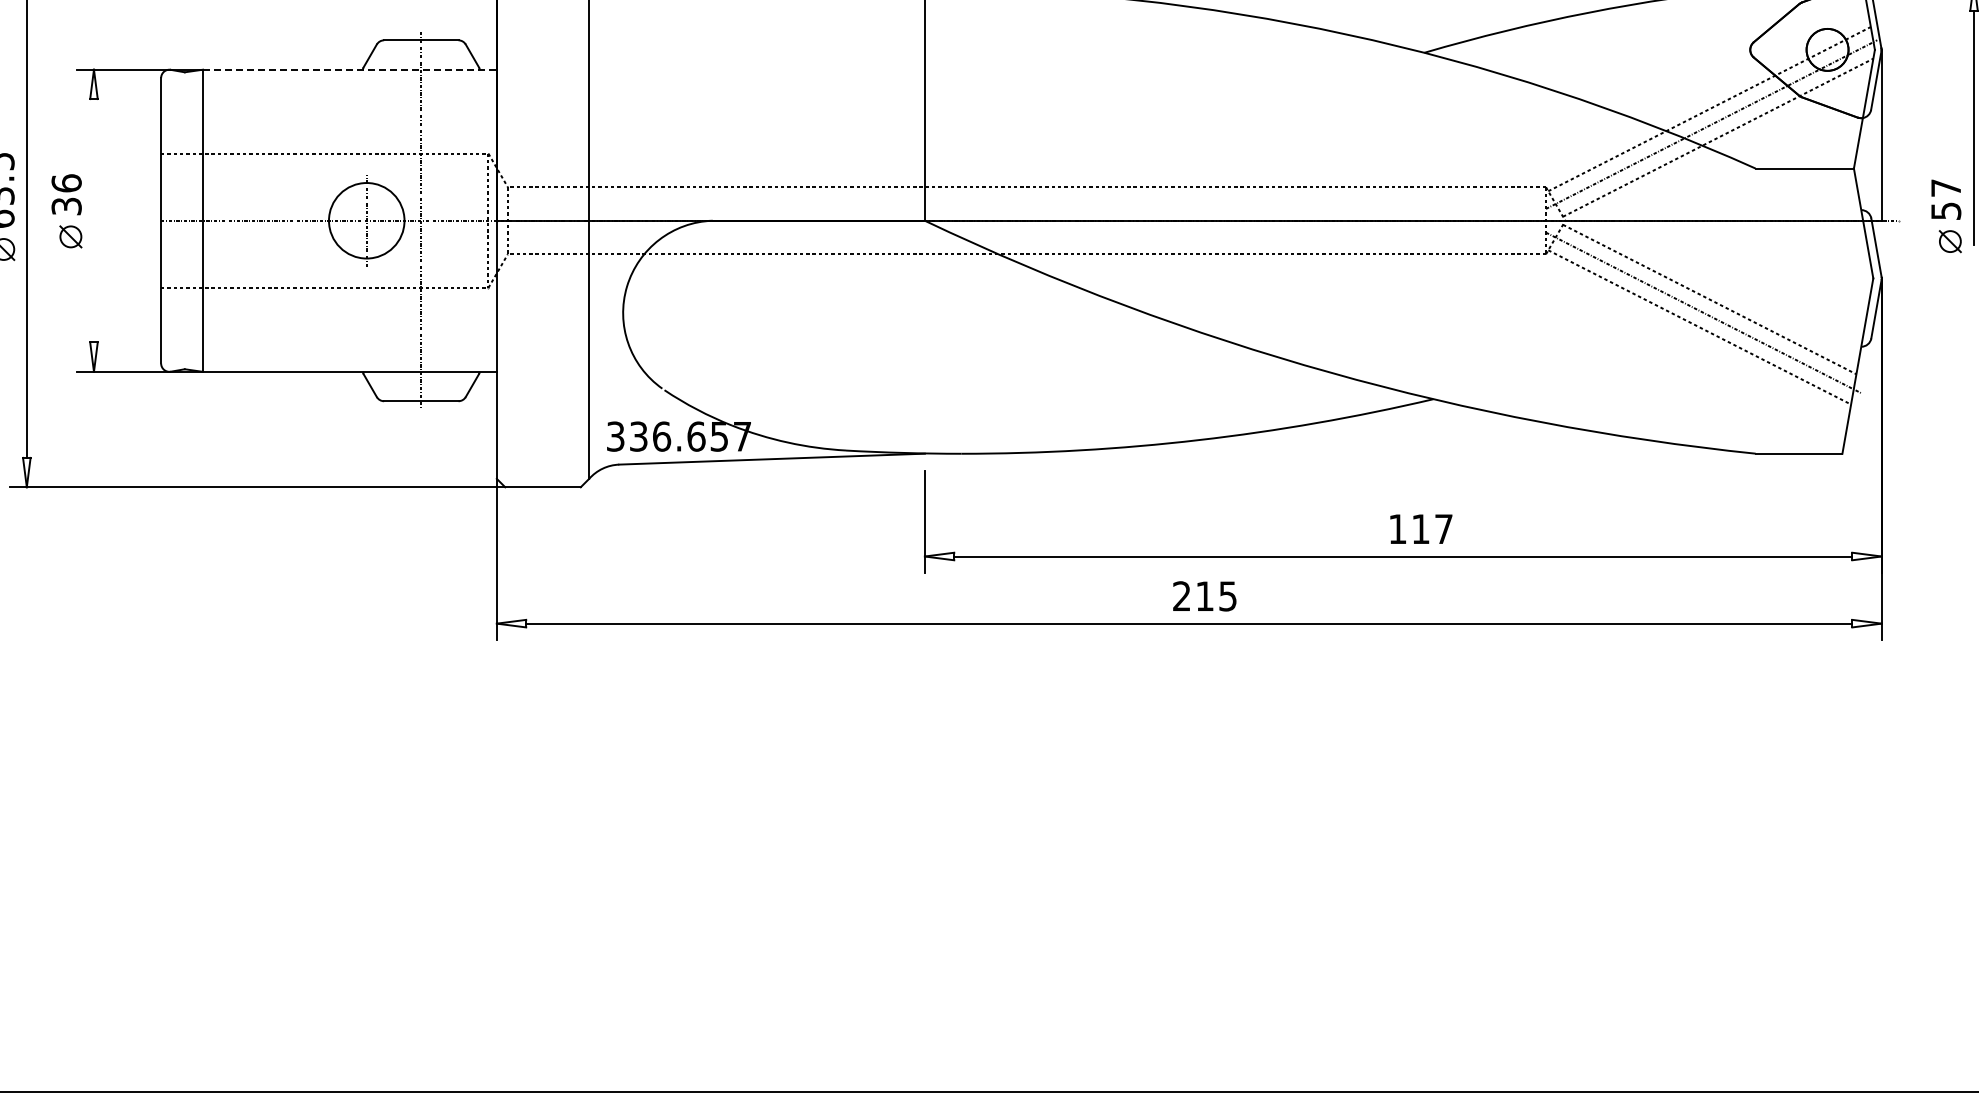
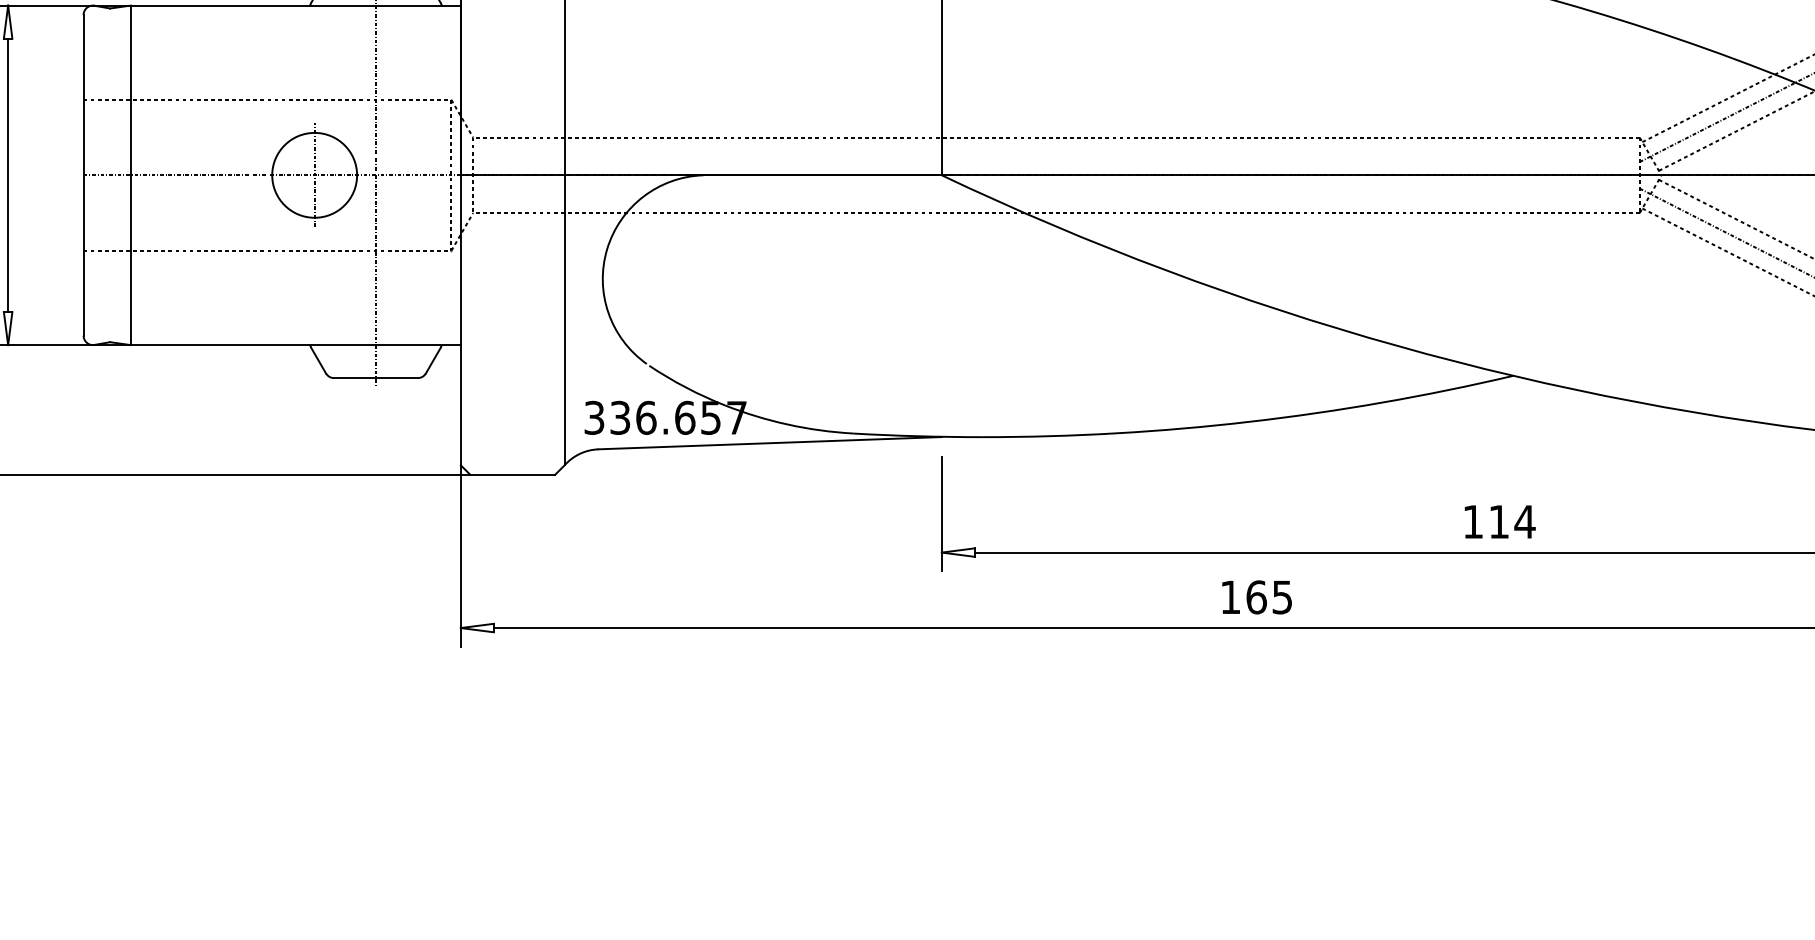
line: (349, 69) -> (295, 5), dashed -> solid
line: (93, 220) -> (7, 175), added
text: (1443, 528) -> (1524, 521), 117 -> 114
text: (1193, 596) -> (1243, 597), 215 -> 165

